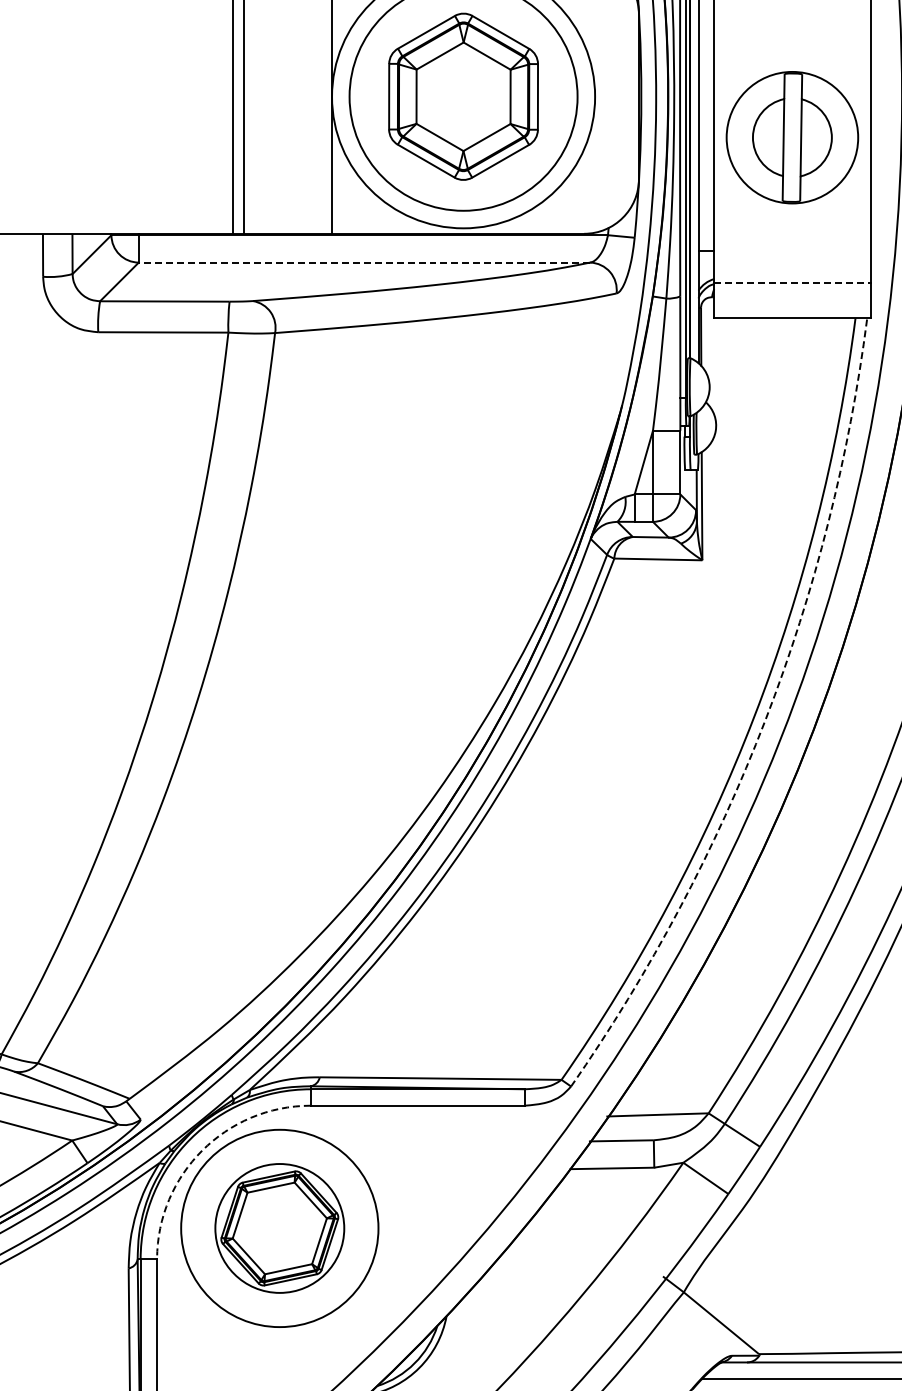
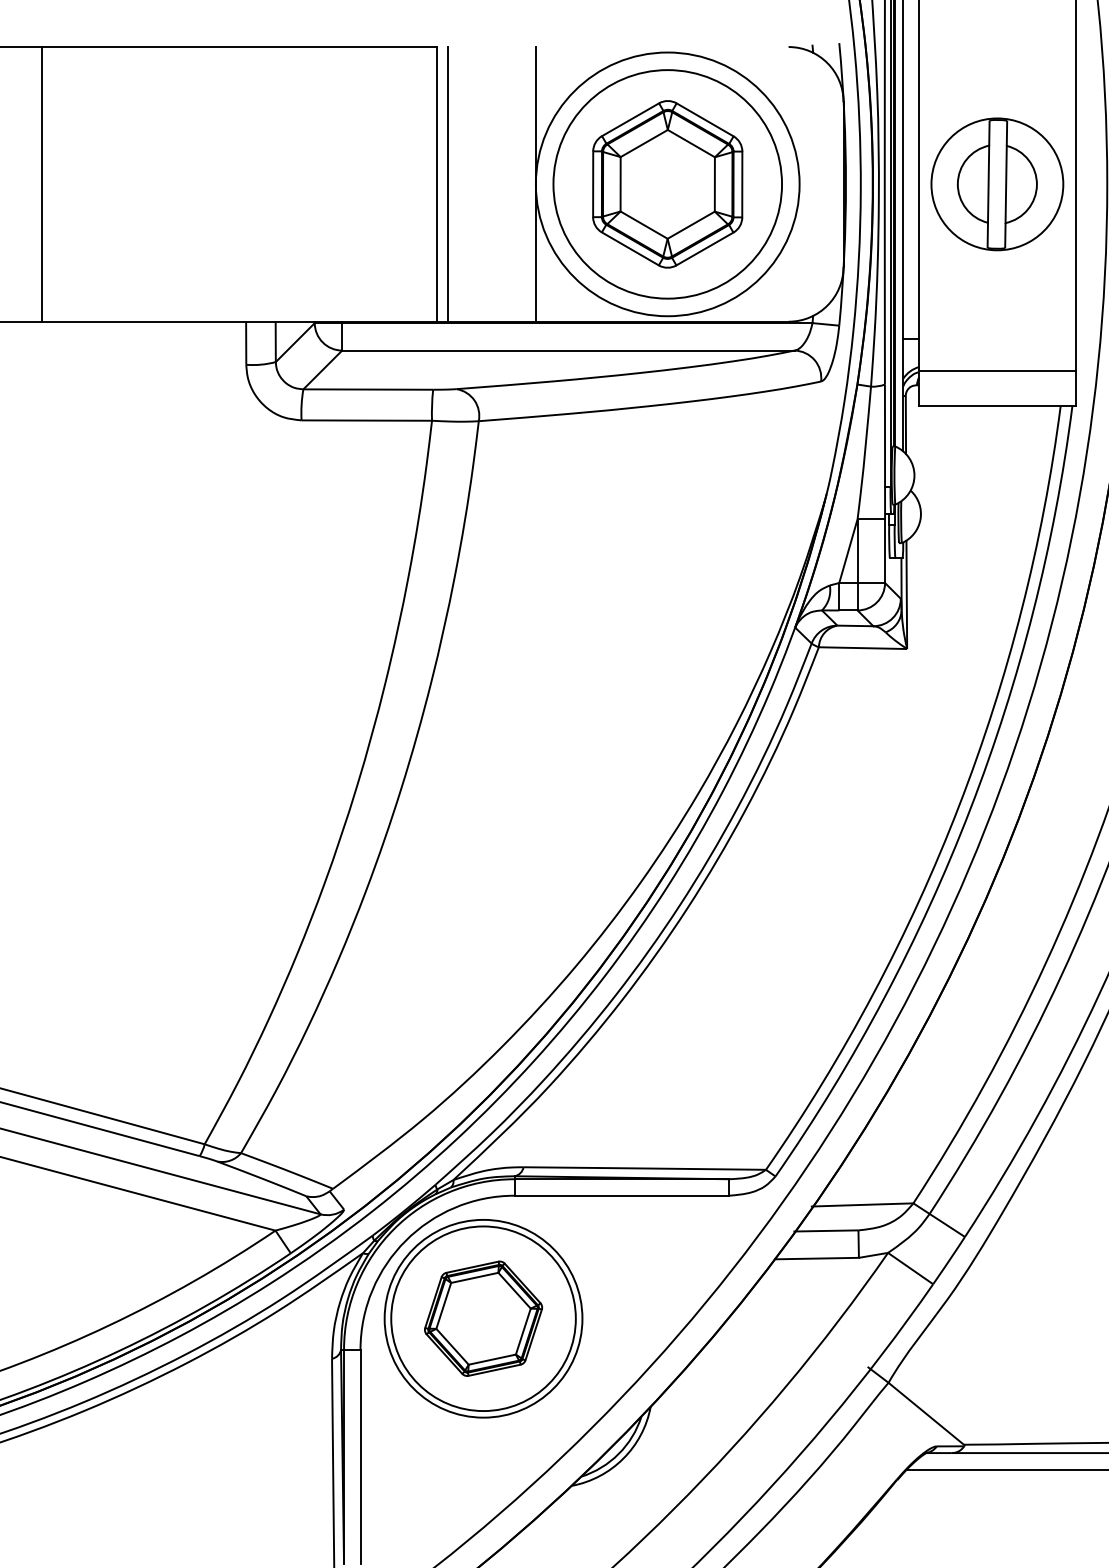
part: (792, 137) -> (997, 184), moved
line: (363, 262) -> (567, 350), dashed -> solid
line: (792, 283) -> (997, 371), dashed -> solid
arc: (765, 720) -> (970, 809), dashed -> solid
arc: (201, 1150) -> (405, 1240), dashed -> solid
circle: (279, 1228) -> (483, 1318), size x1.43

